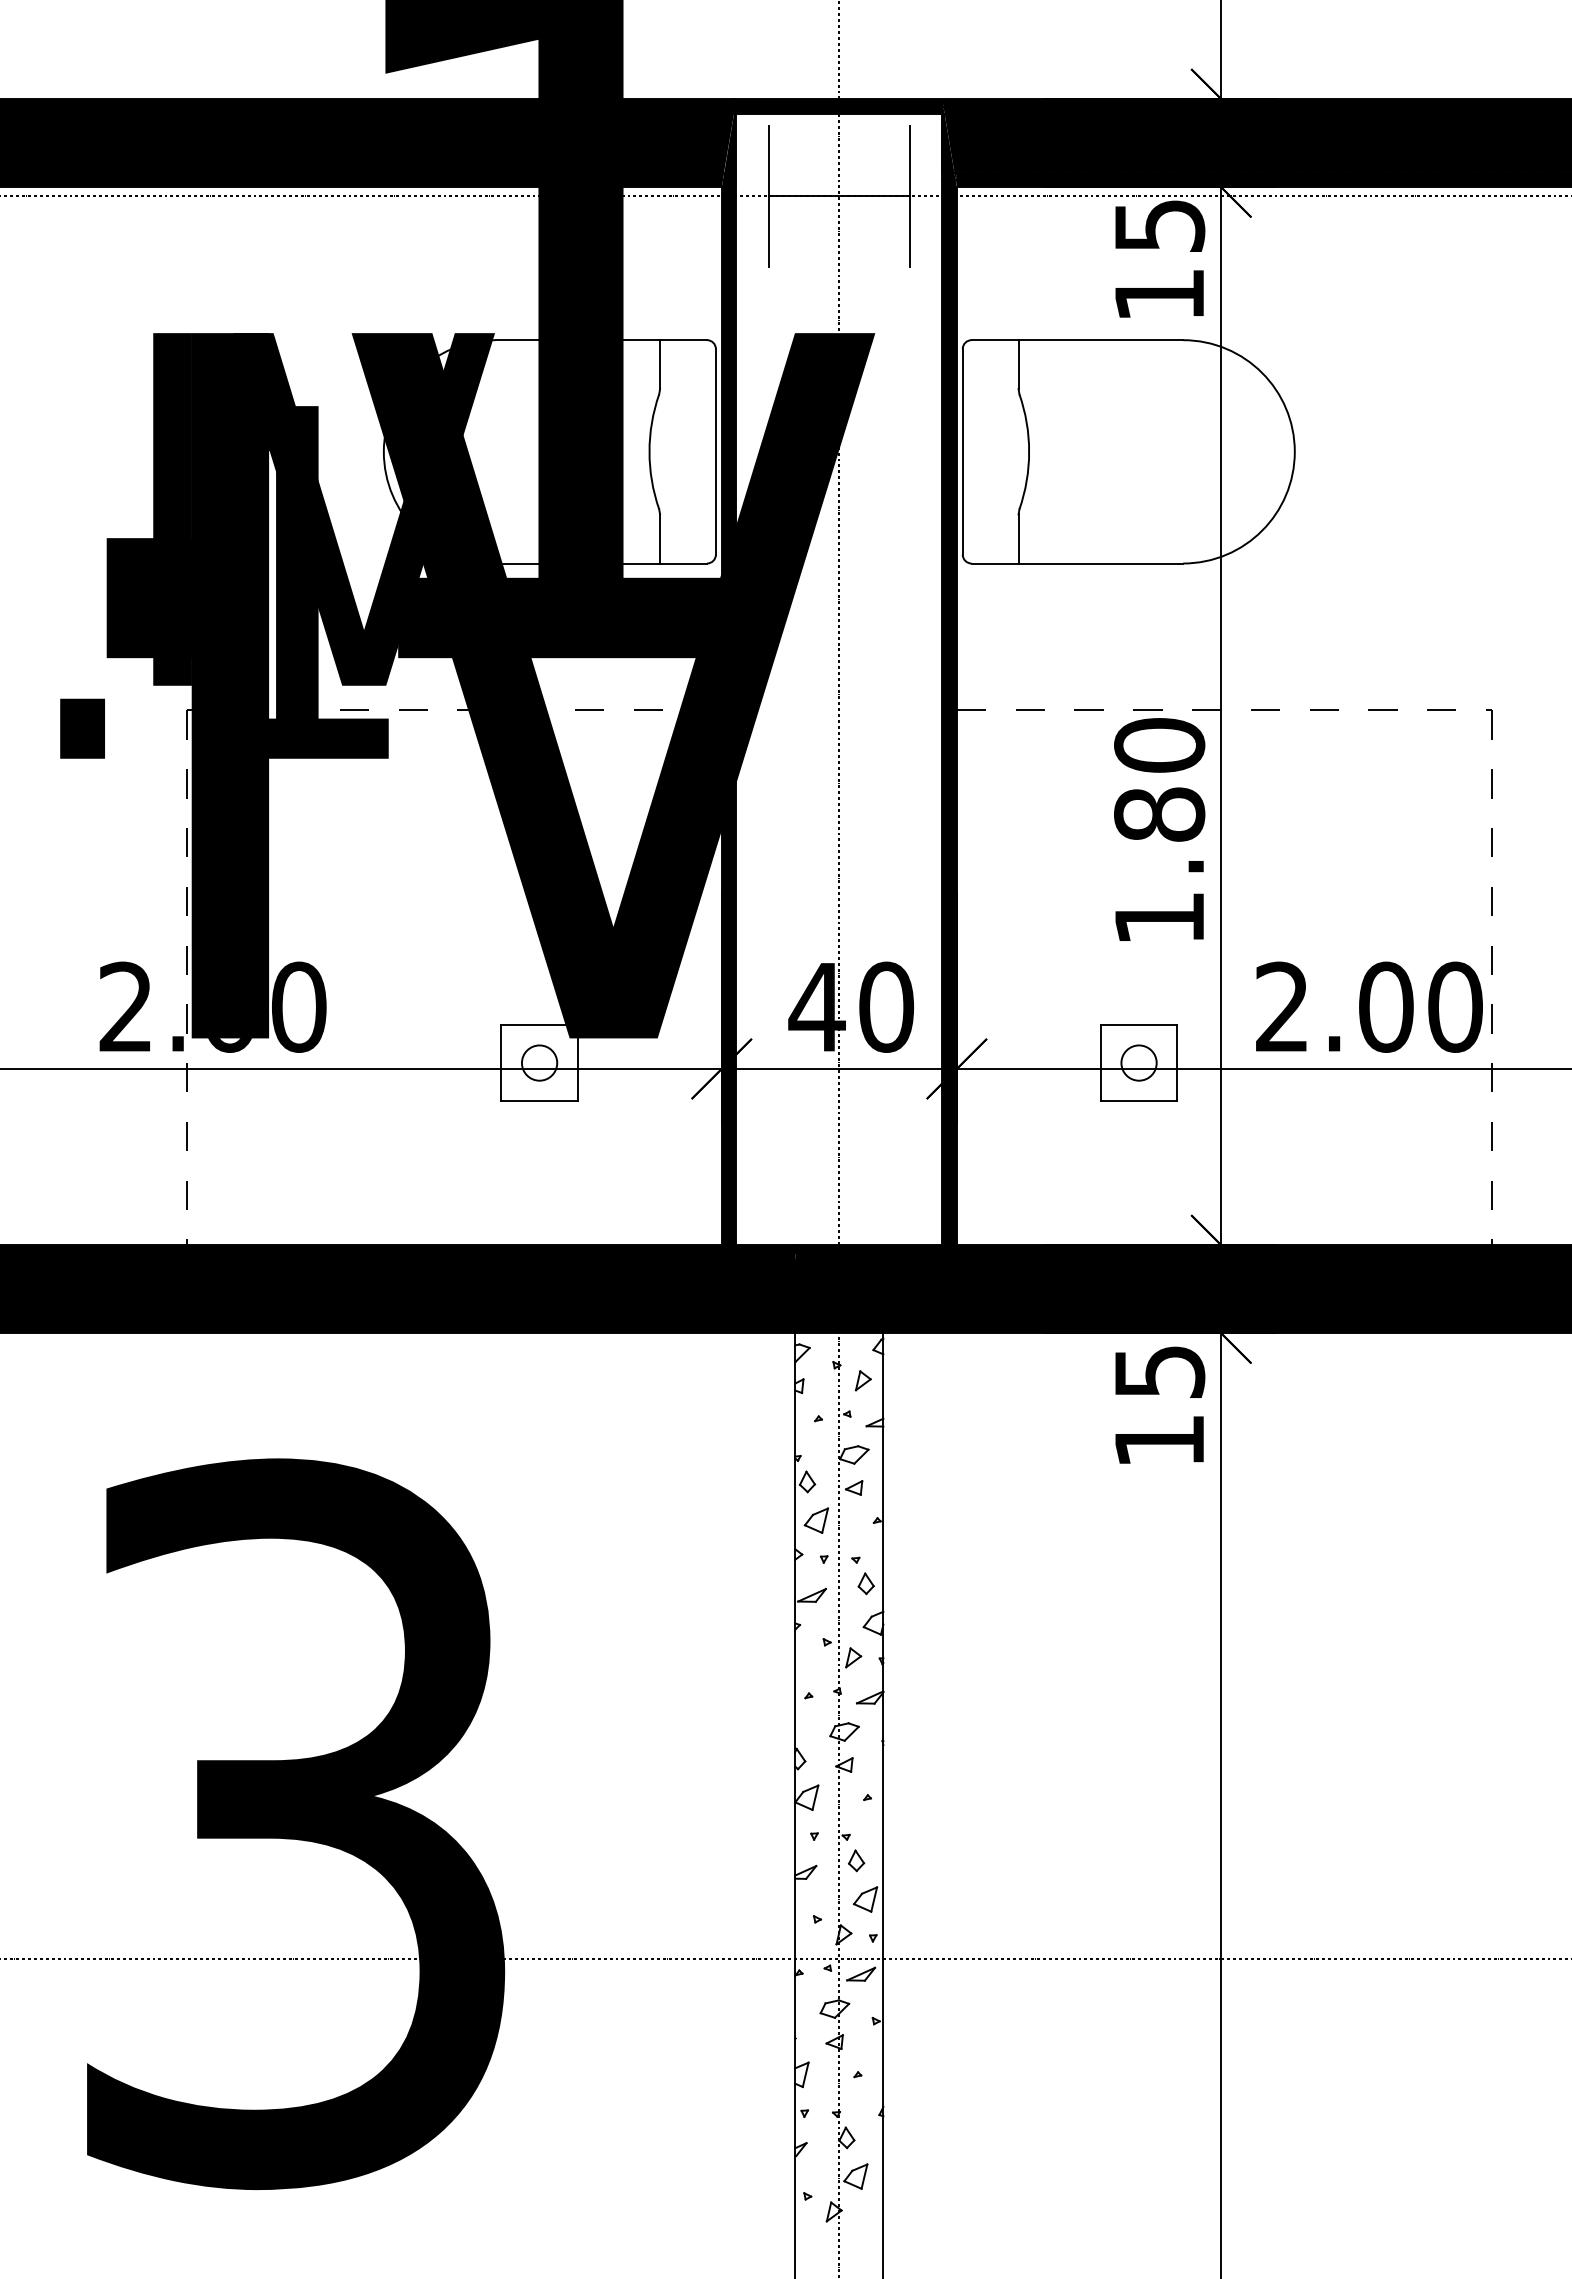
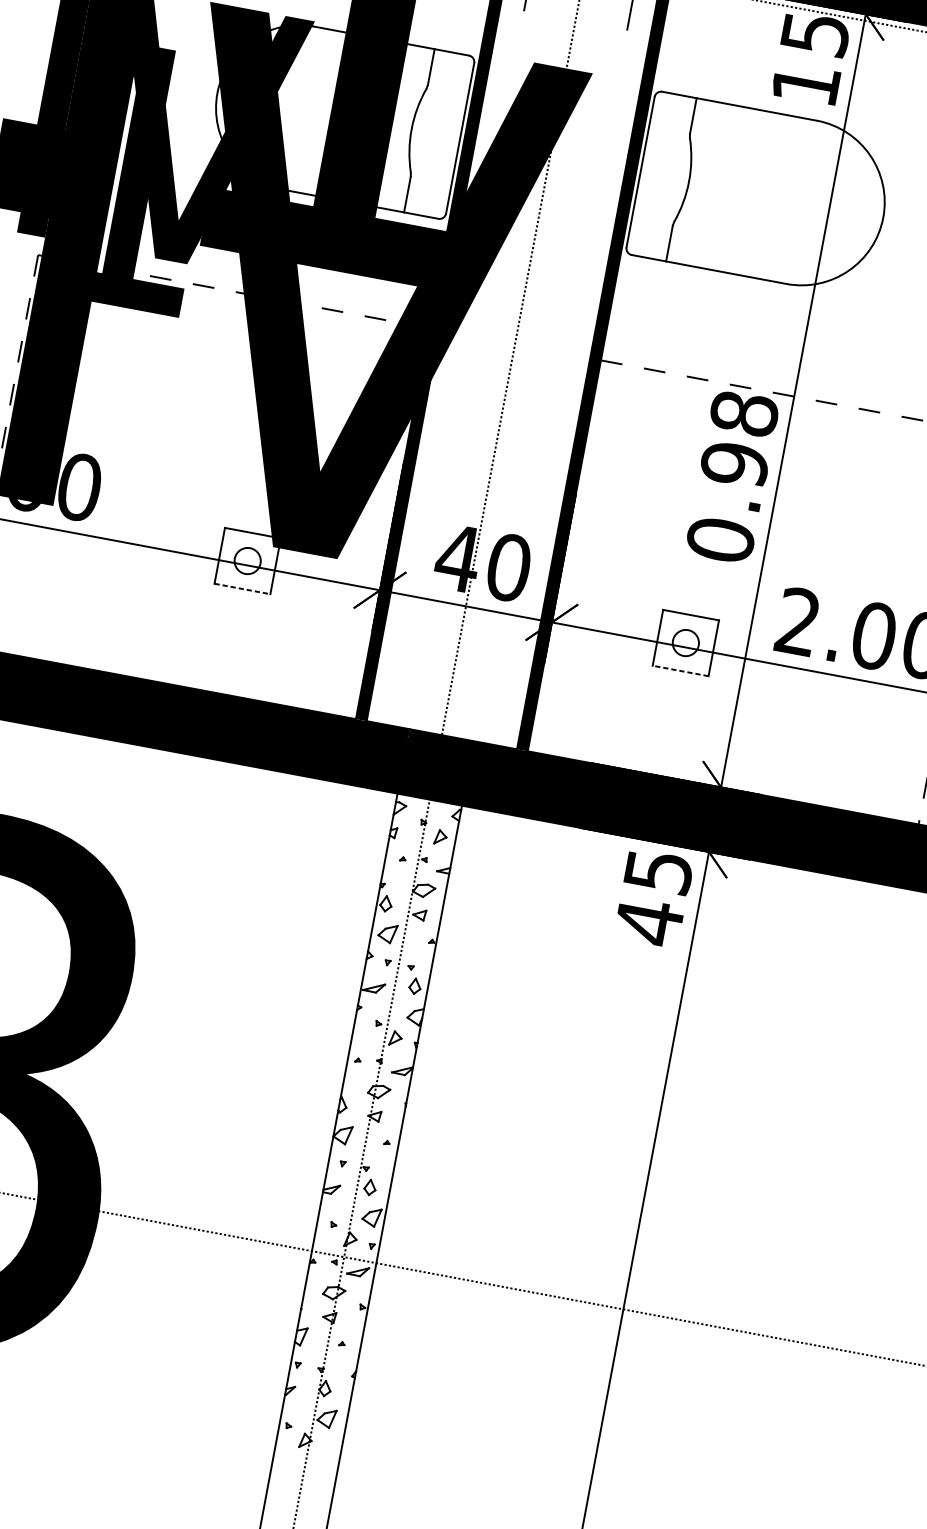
text: (1159, 831) -> (732, 476), 1.80 -> 0.98
line: (540, 1101) -> (243, 589), solid -> dashed
line: (1138, 1101) -> (680, 671), solid -> dashed
text: (1159, 1441) -> (649, 922), 15 -> 45

